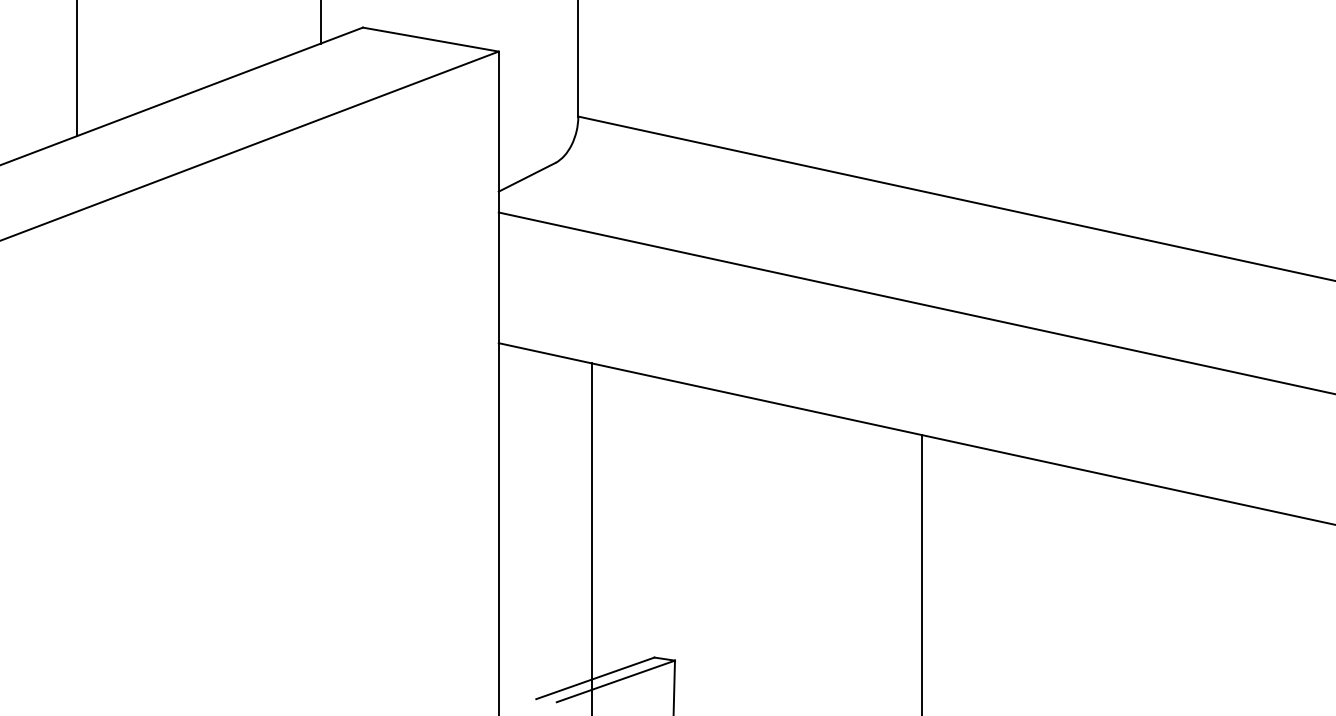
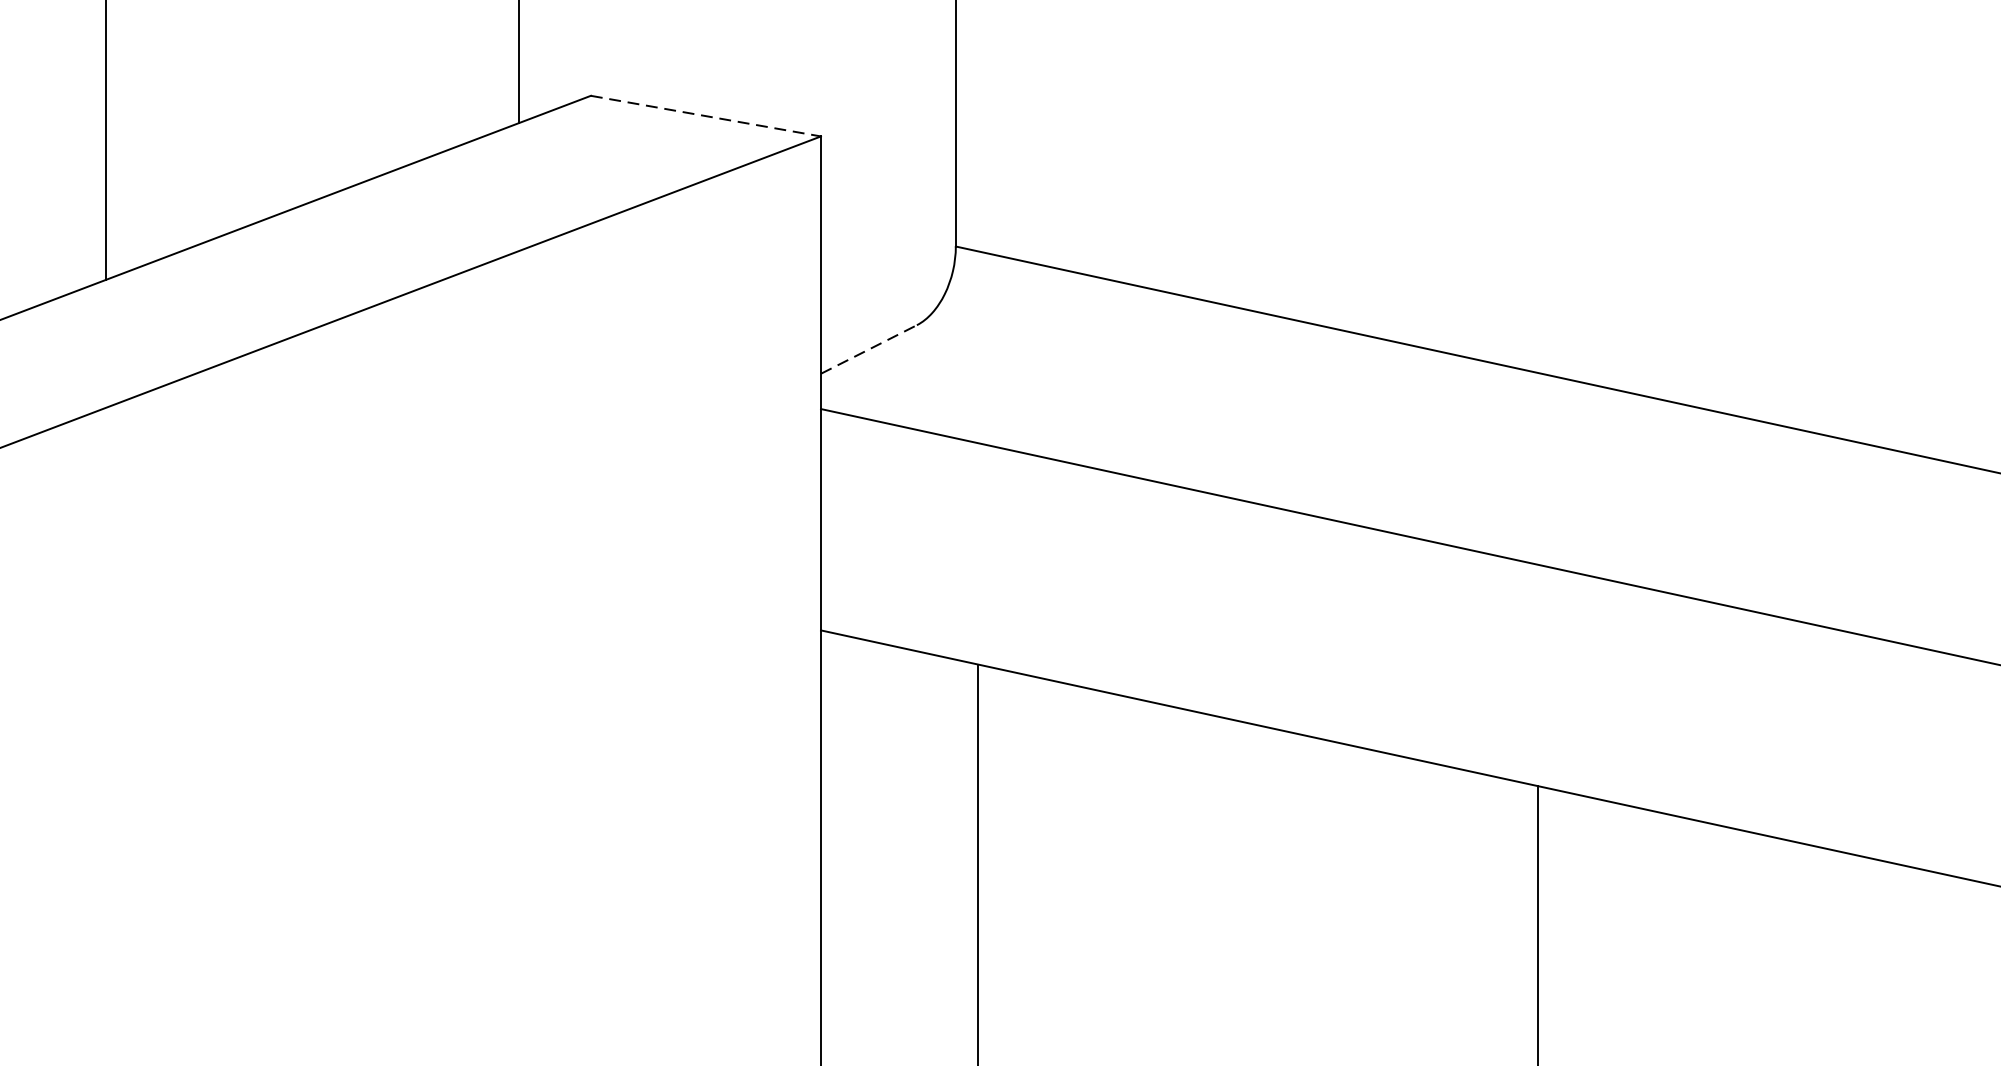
line: (430, 39) -> (705, 115), solid -> dashed
line: (527, 177) -> (869, 349), solid -> dashed

